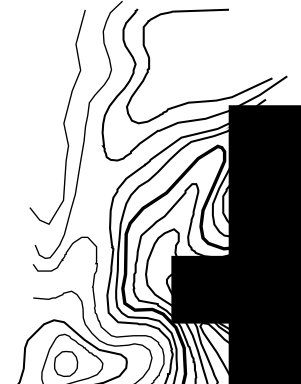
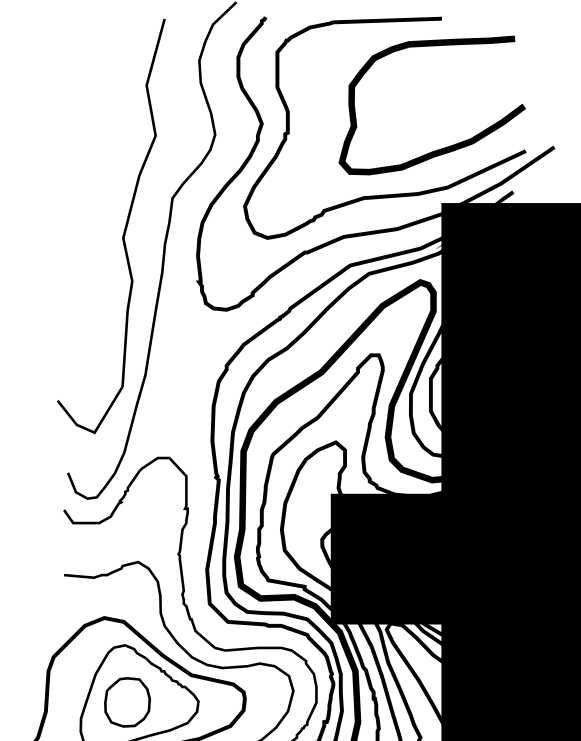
curve: (229, 76) -> (442, 147), added

